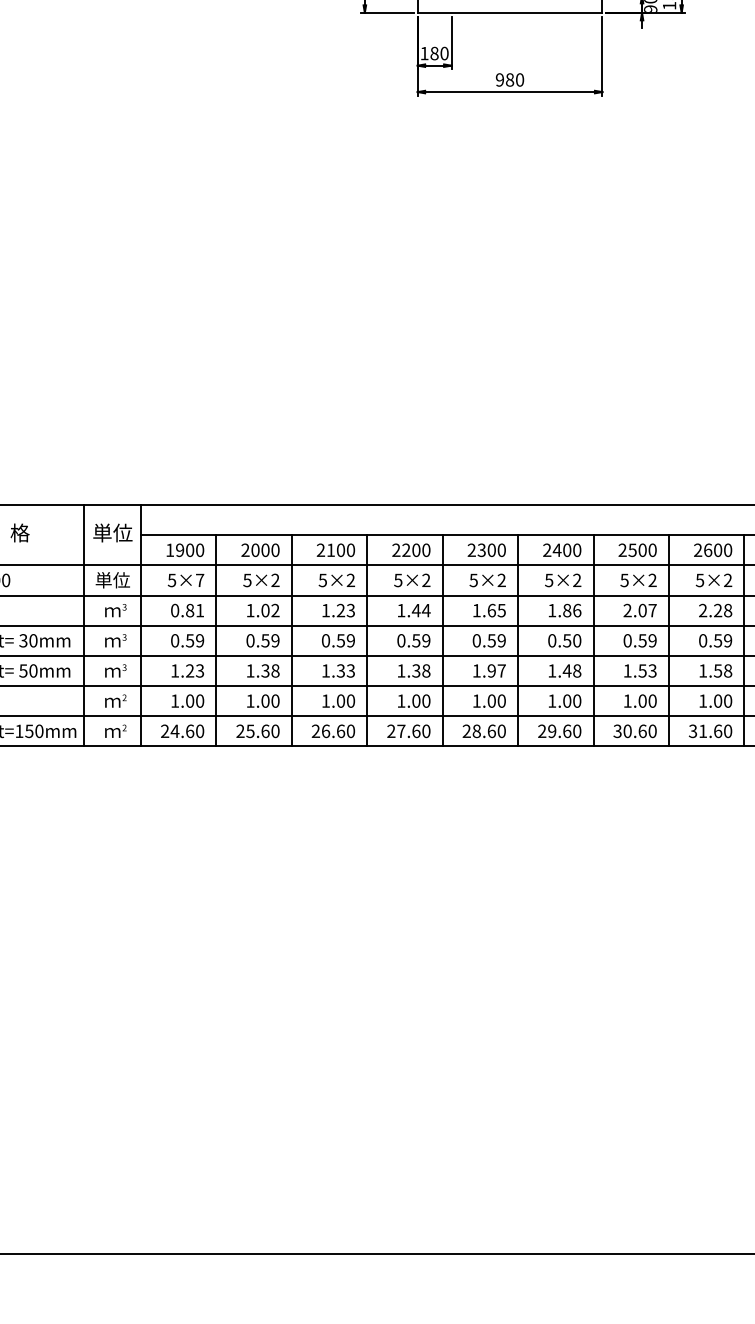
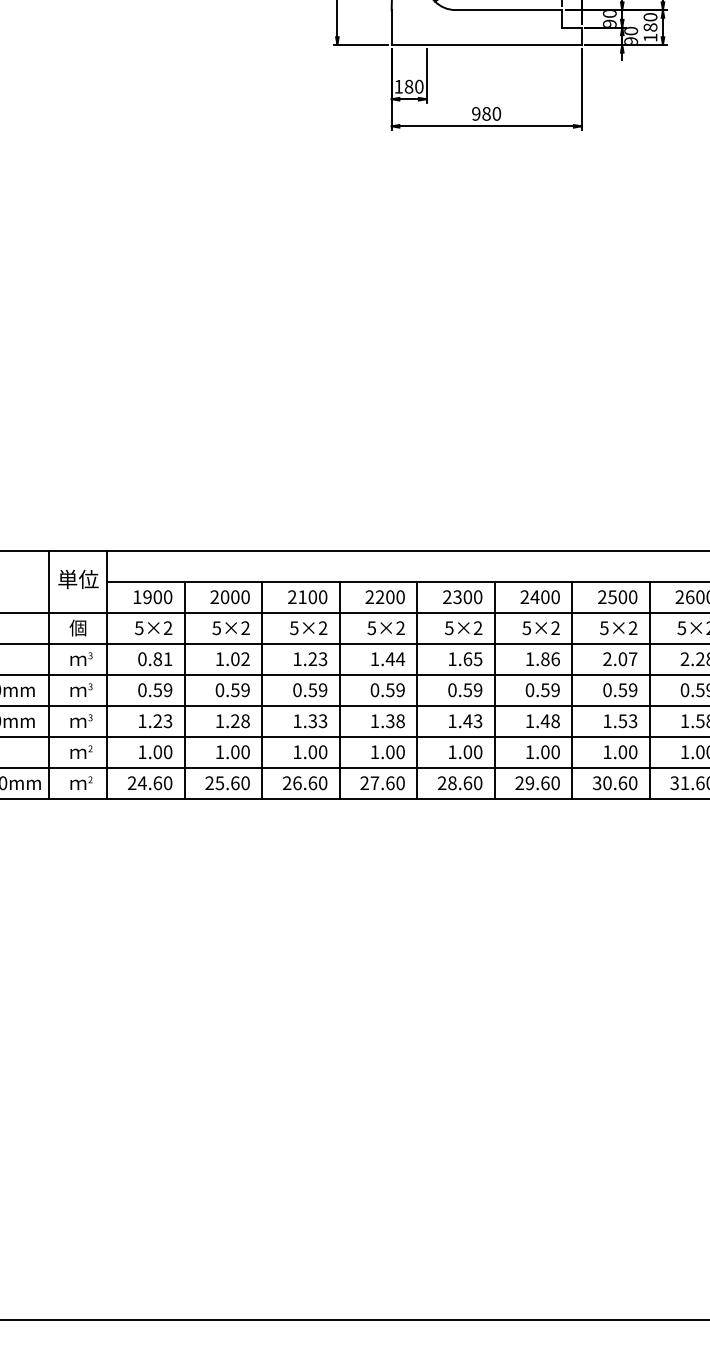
text: (200, 579) -> (168, 627), 5×7 -> 5×2
text: (112, 580) -> (78, 628), 単位 -> 個
text: (577, 640) -> (555, 689), 0.50 -> 0.59
text: (265, 670) -> (235, 720), 1.38 -> 1.28
text: (496, 670) -> (472, 720), 1.97 -> 1.43

